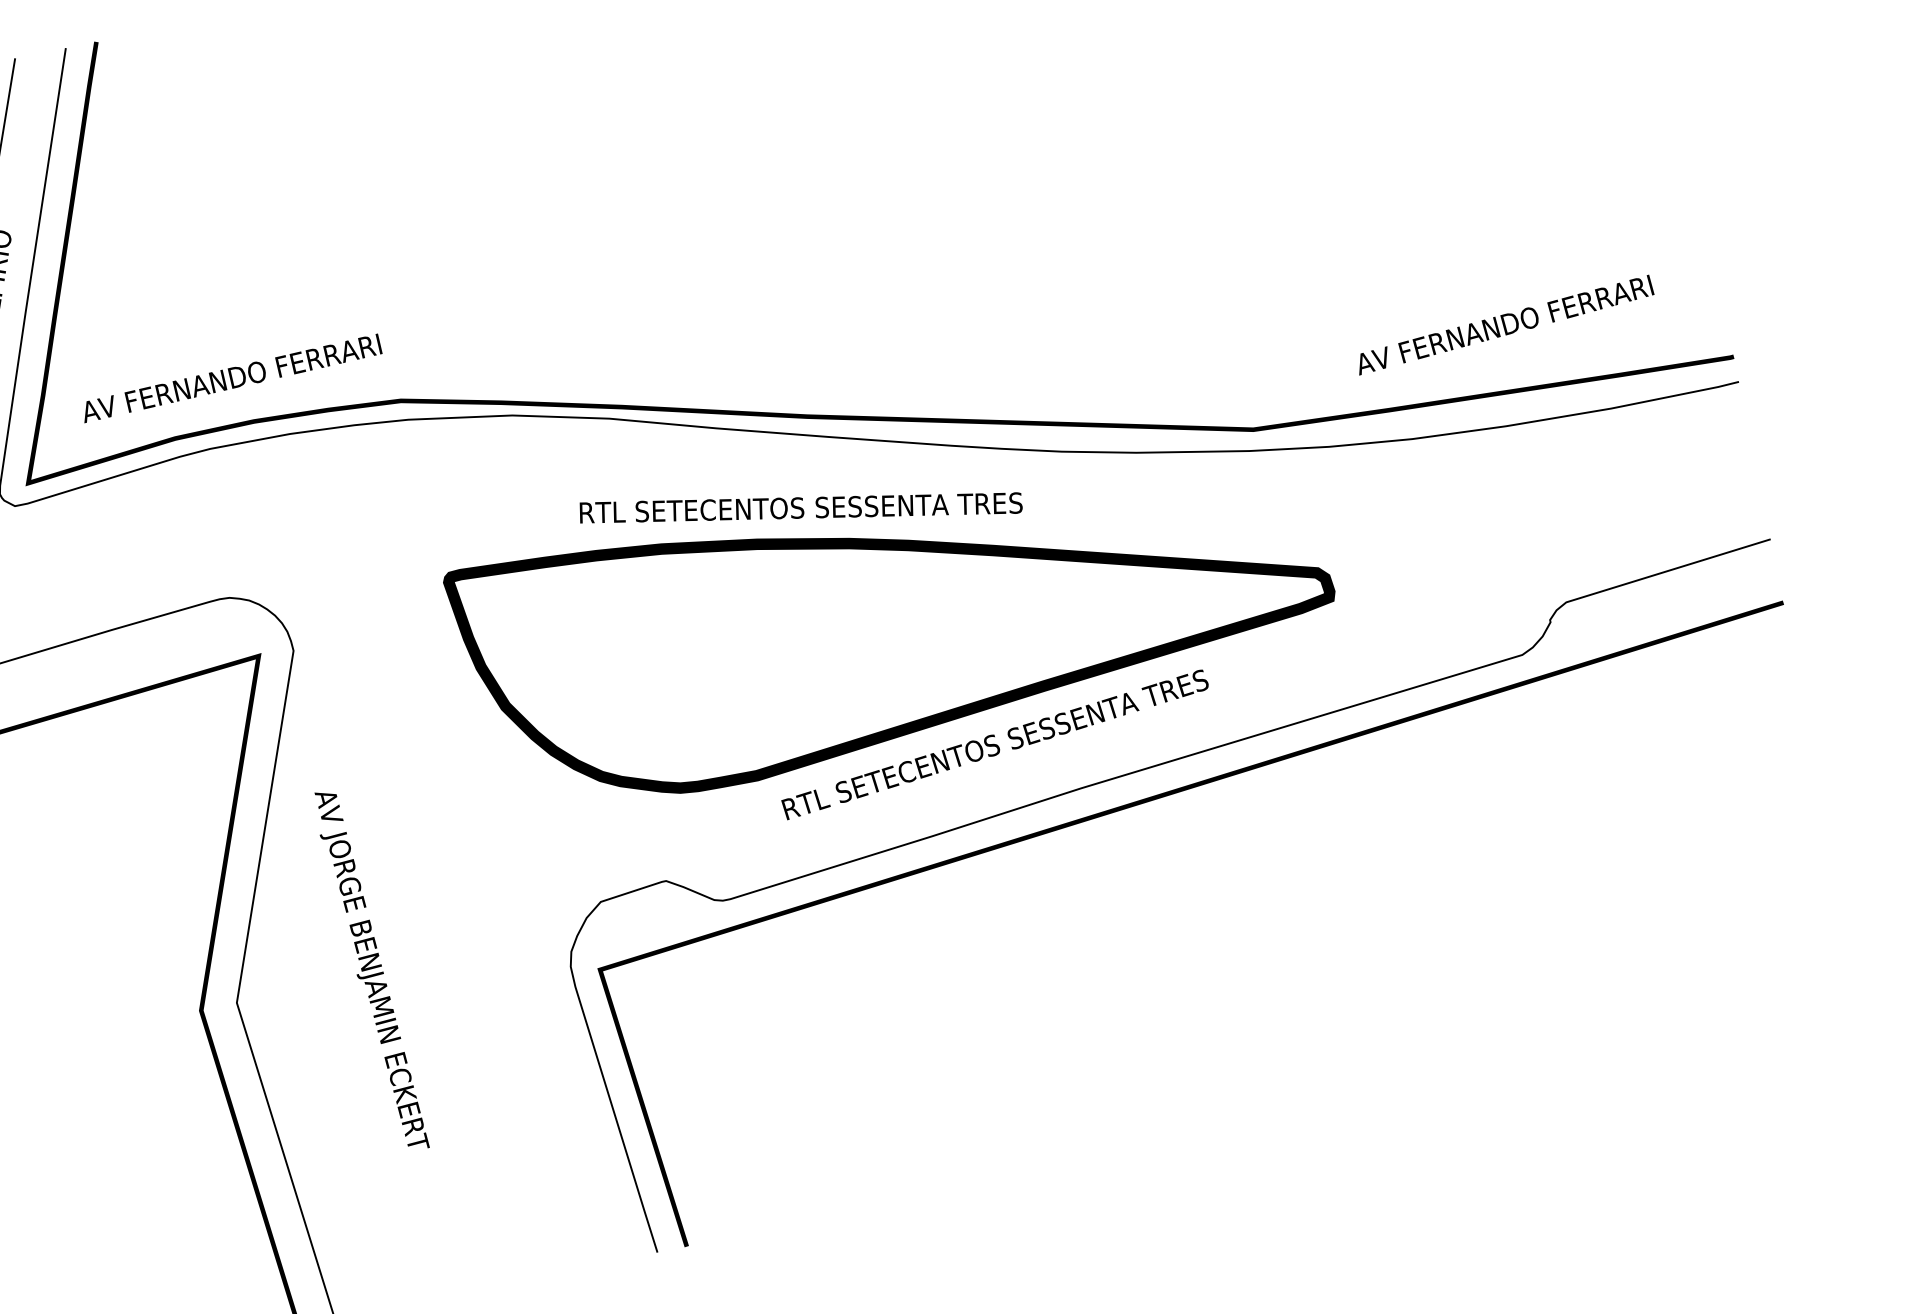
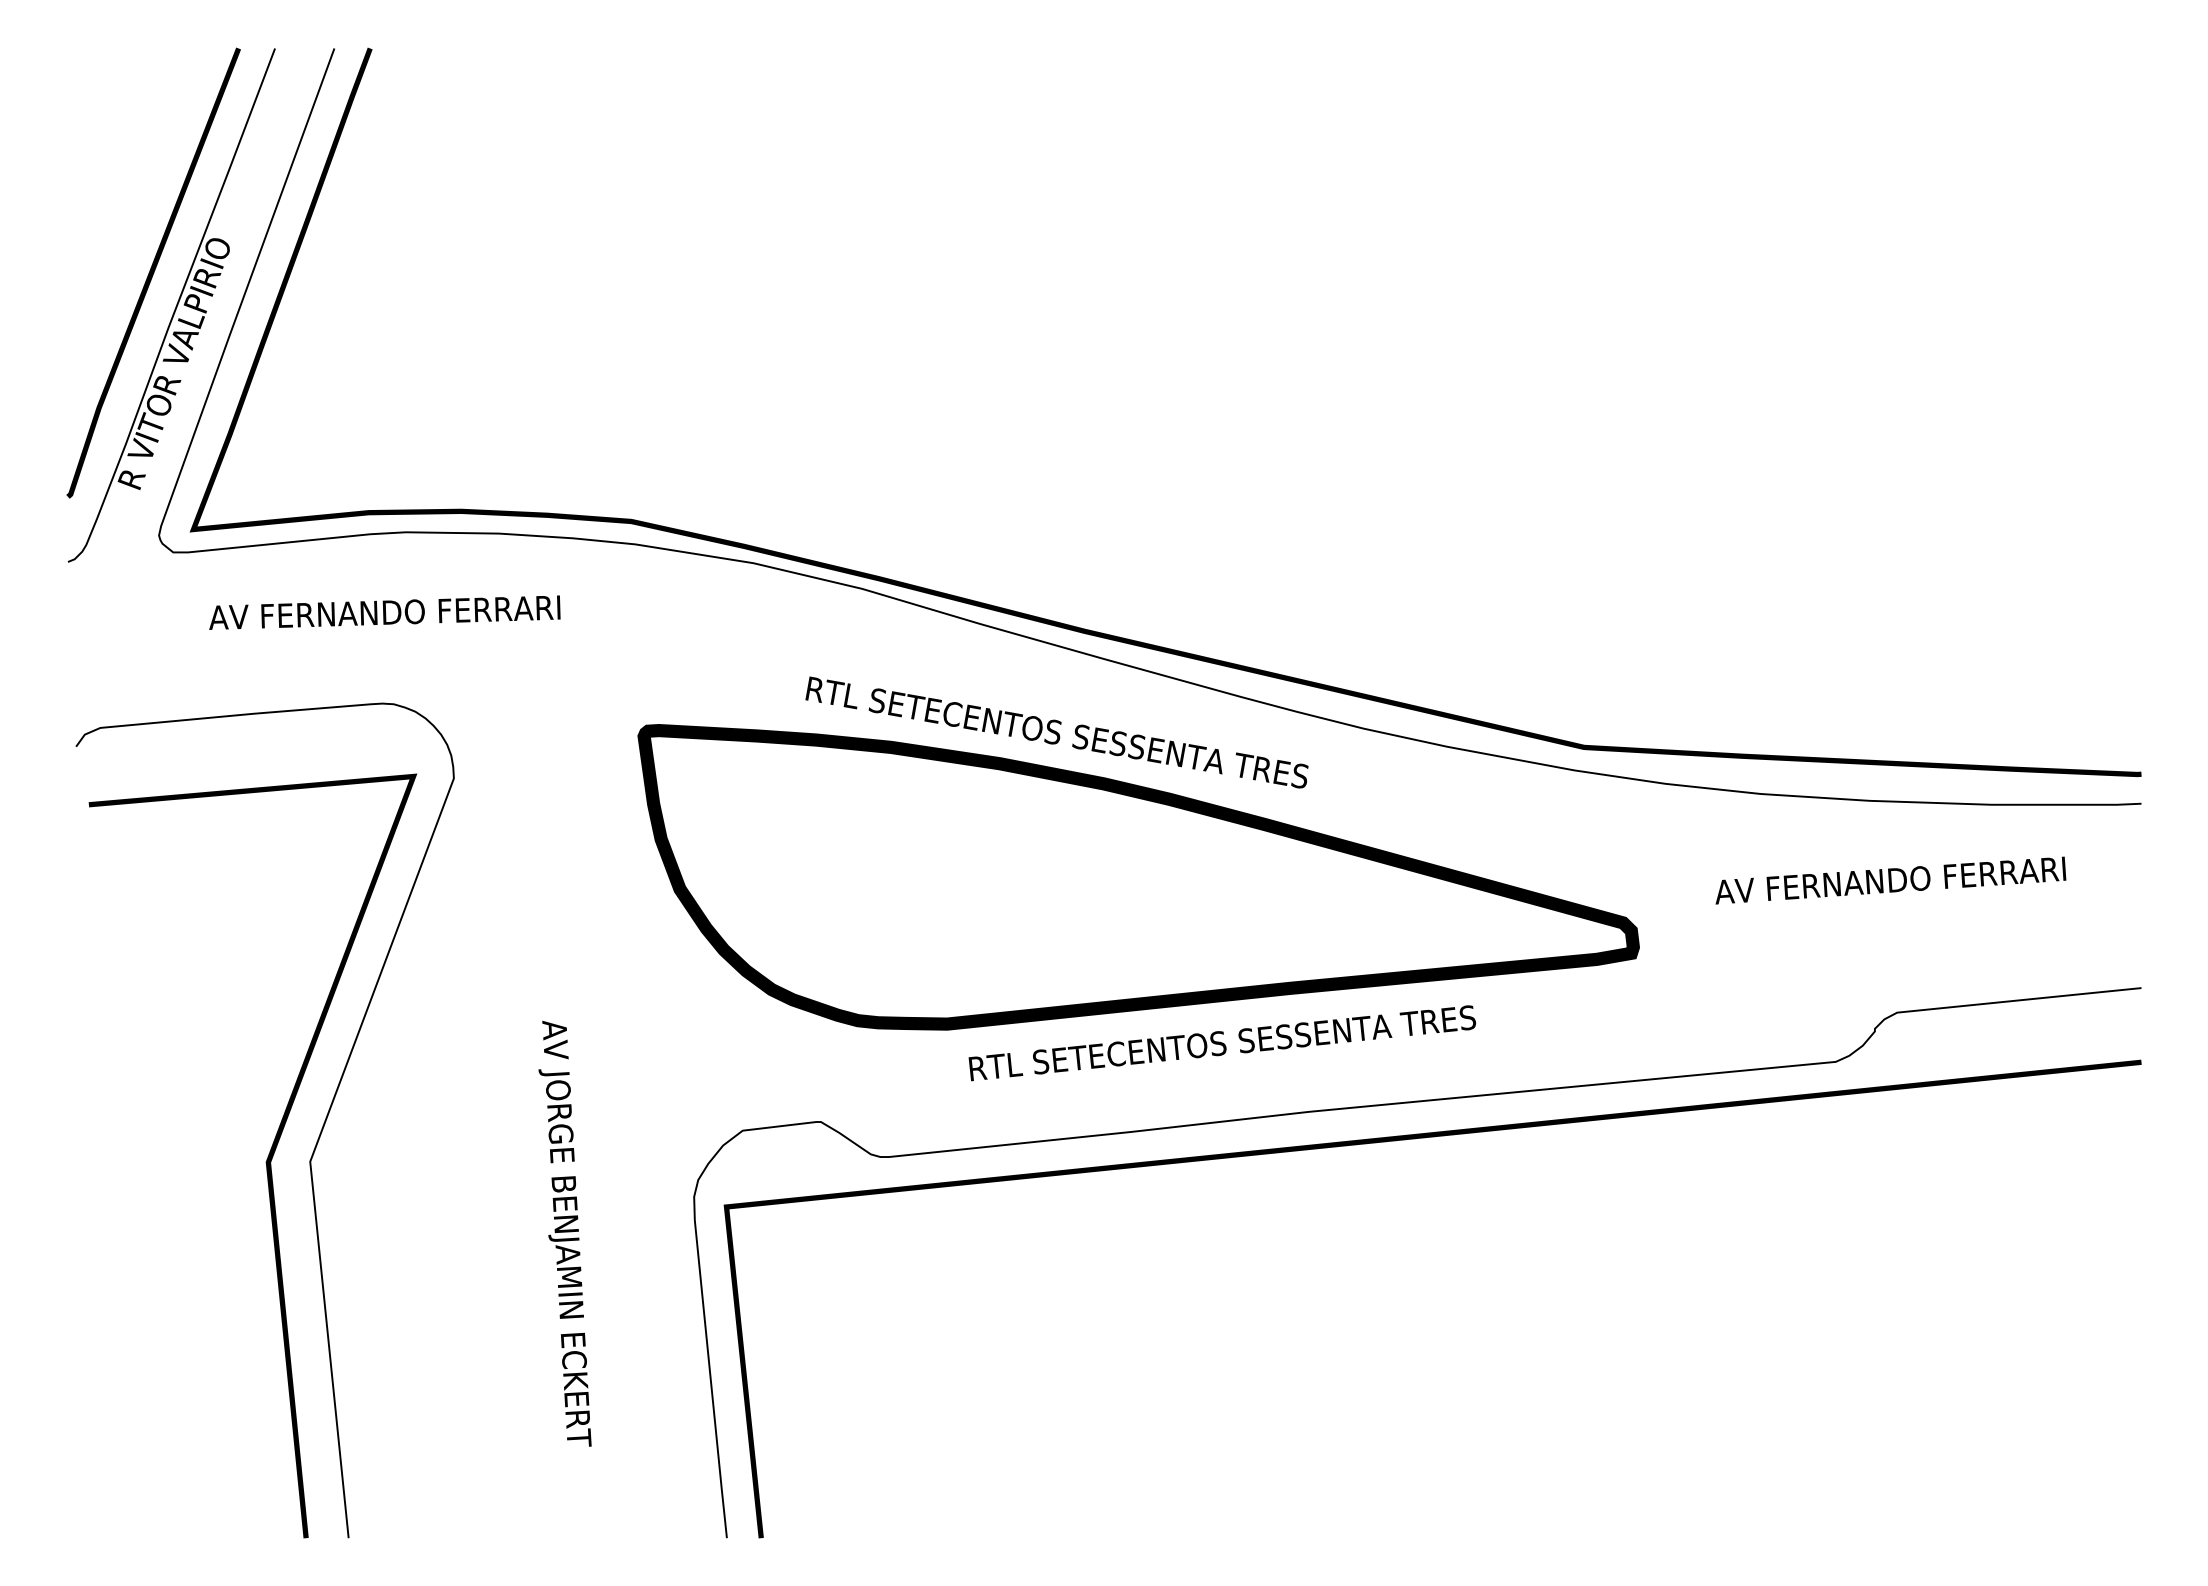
text: (1504, 324) -> (1890, 880), moved
text: (231, 378) -> (384, 612), moved
text: (370, 970) -> (564, 1233), moved

